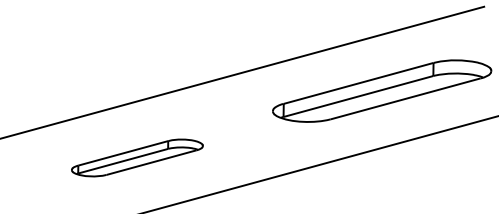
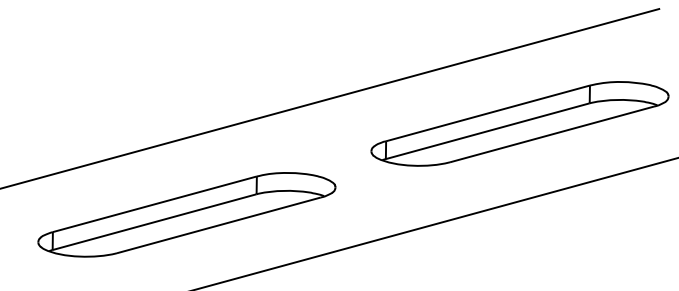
part: (137, 157) -> (186, 214), size x1.67

